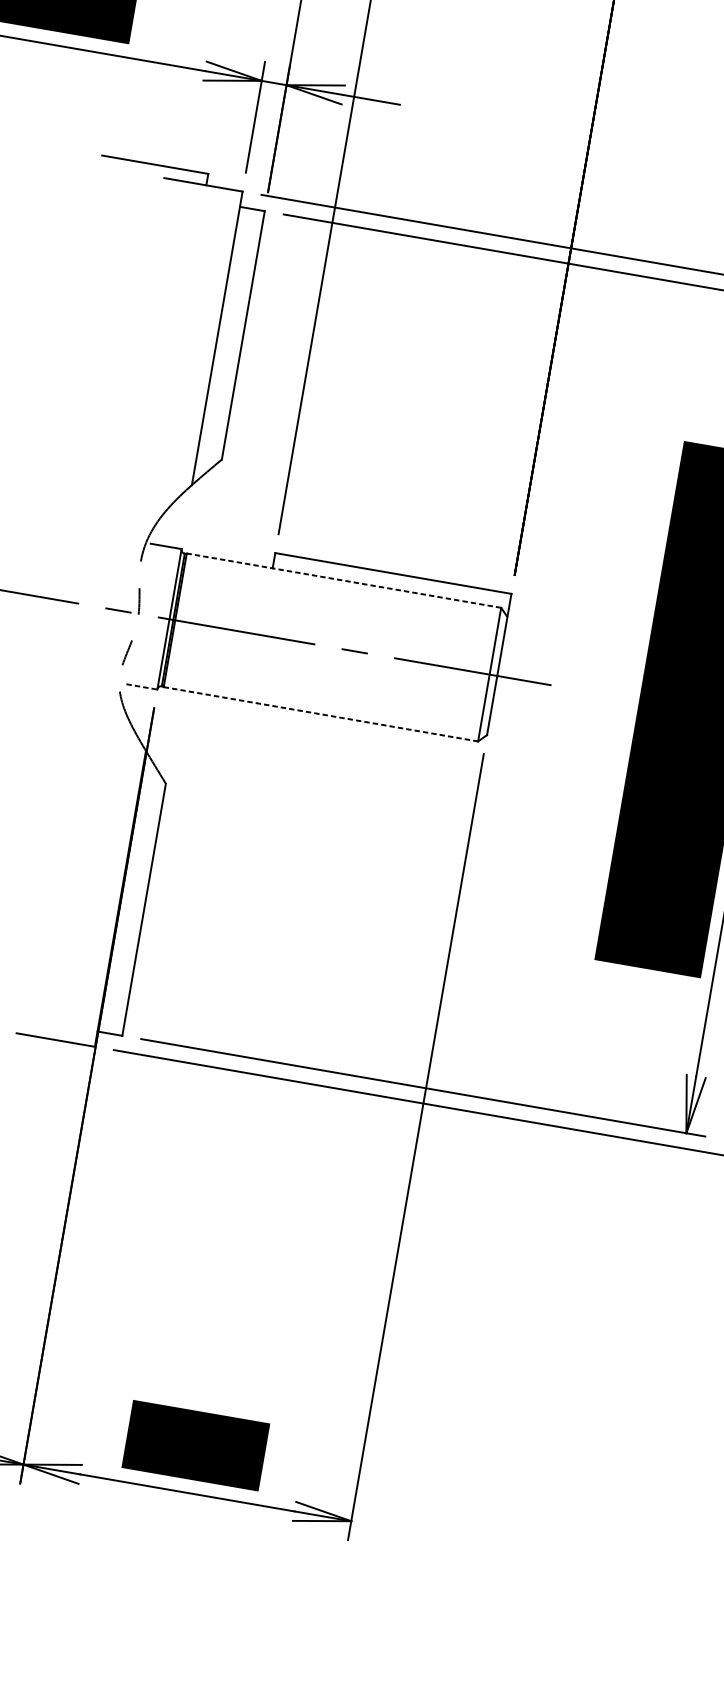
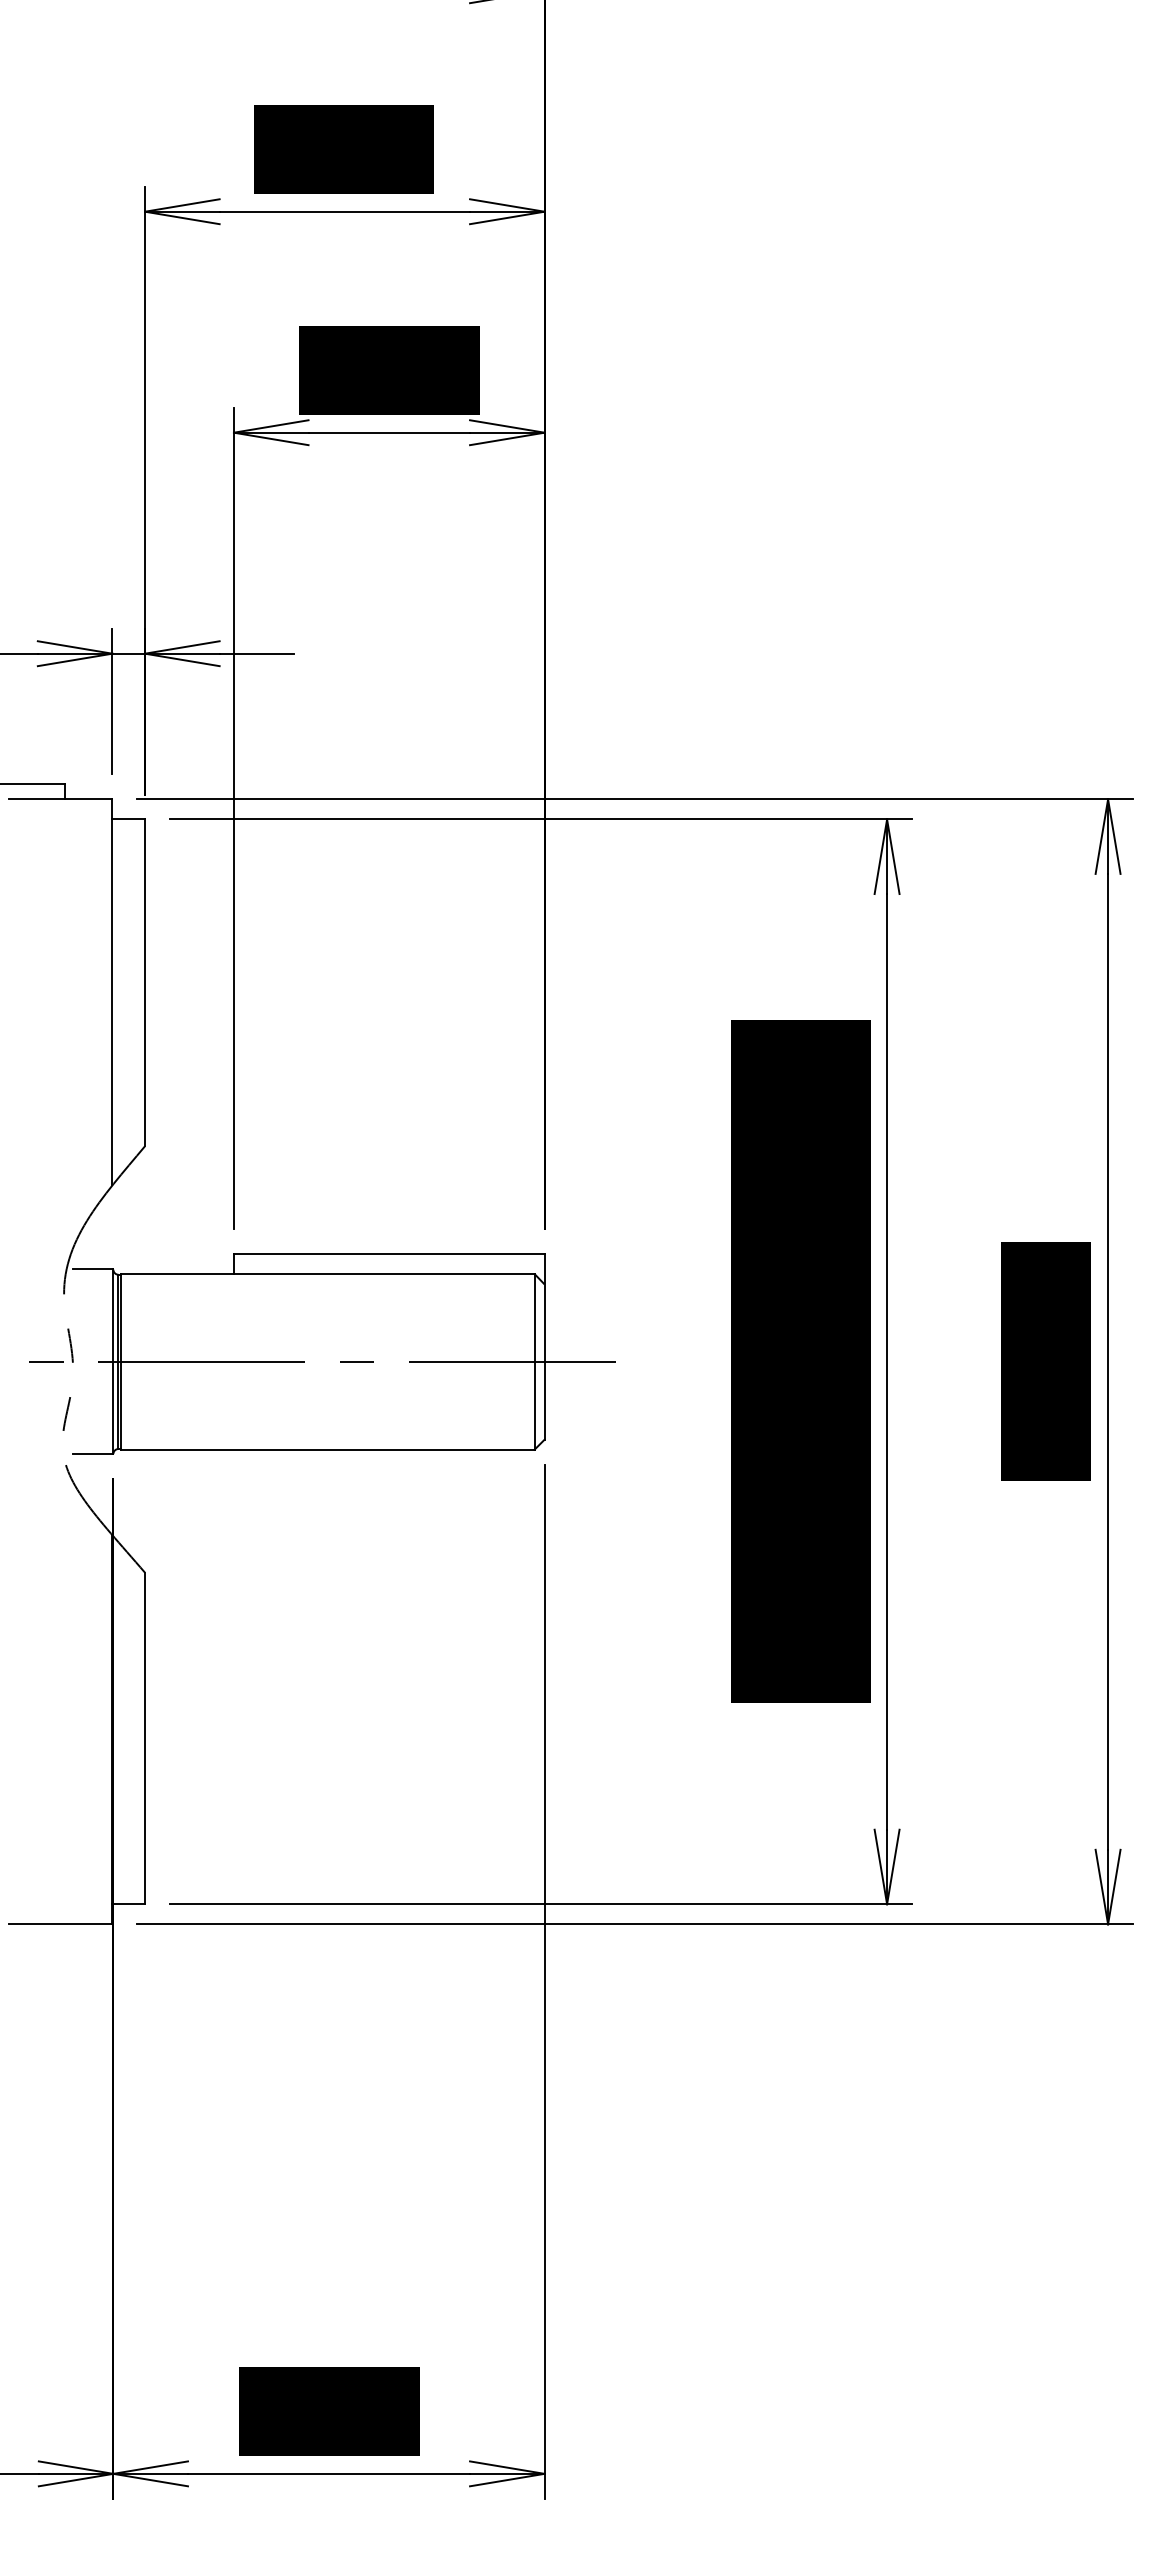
line: (343, 580) -> (327, 1273), dashed -> solid
line: (142, 687) -> (93, 1454), dashed -> solid
line: (320, 714) -> (327, 1449), dashed -> solid

